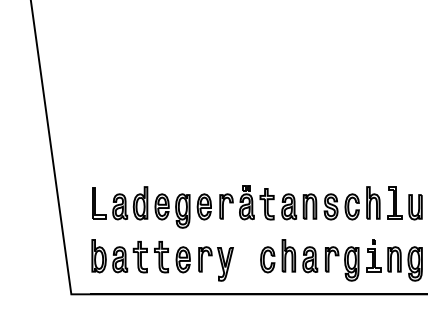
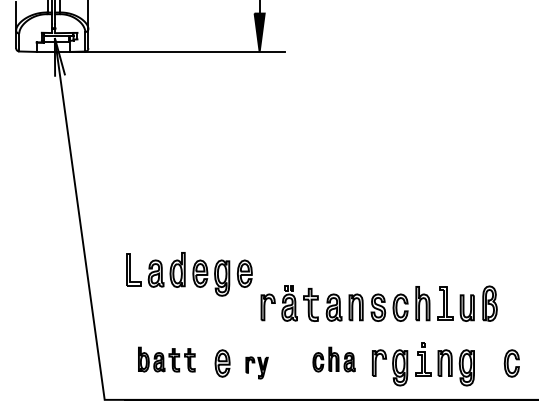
part: (151, 207) -> (189, 274), moved
part: (130, 256) -> (166, 359), size x0.7
part: (288, 256) -> (333, 359), size x0.7
part: (215, 263) -> (256, 367), size x0.6

